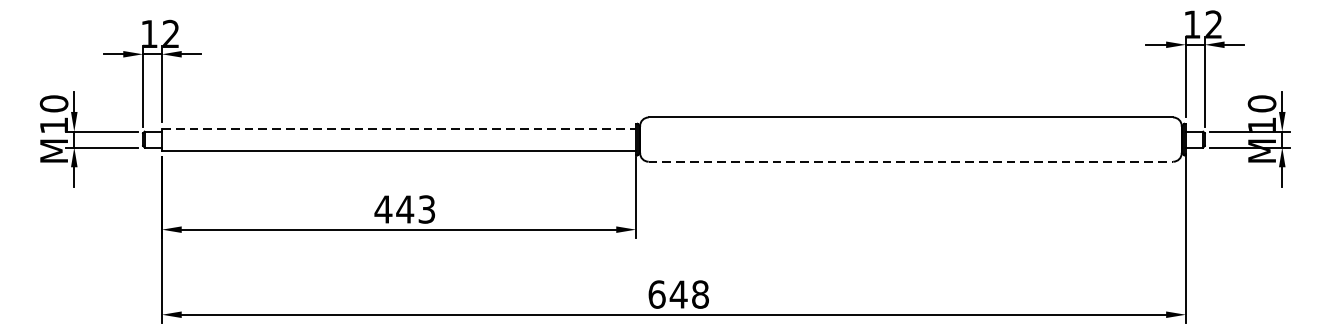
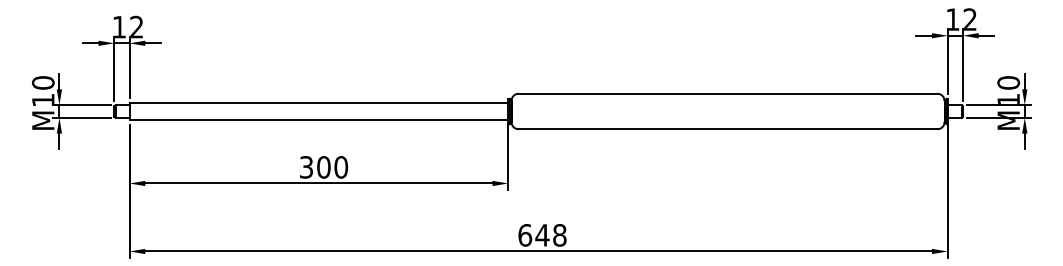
line: (399, 128) -> (319, 102), dashed -> solid
line: (911, 162) -> (728, 129), dashed -> solid
text: (404, 209) -> (323, 167), 443 -> 300

